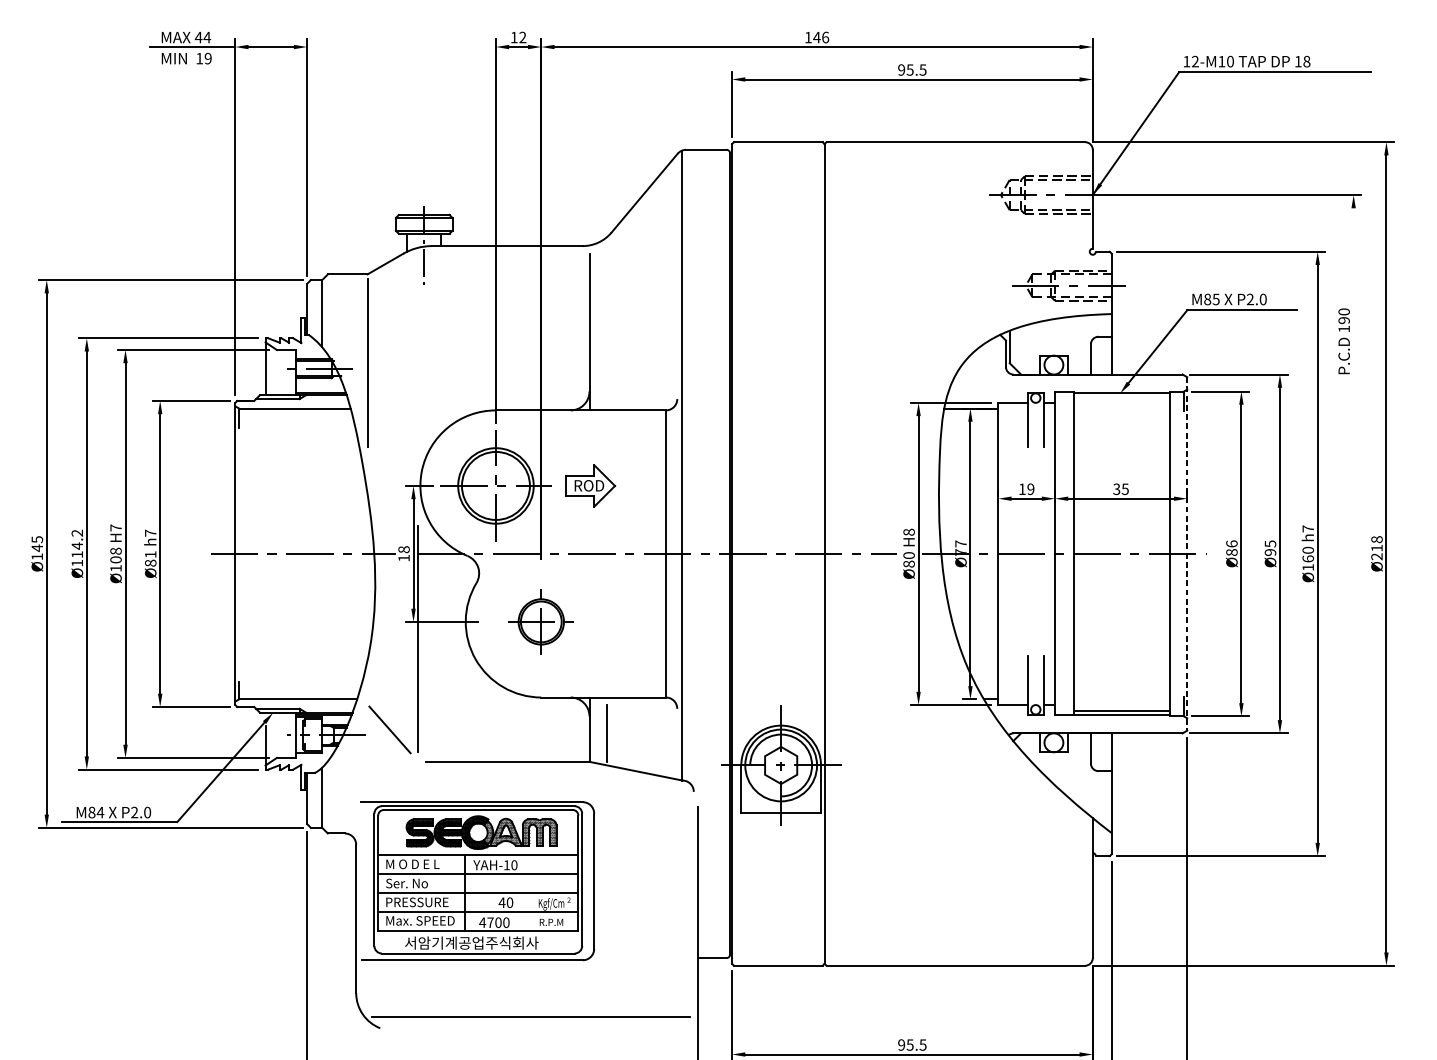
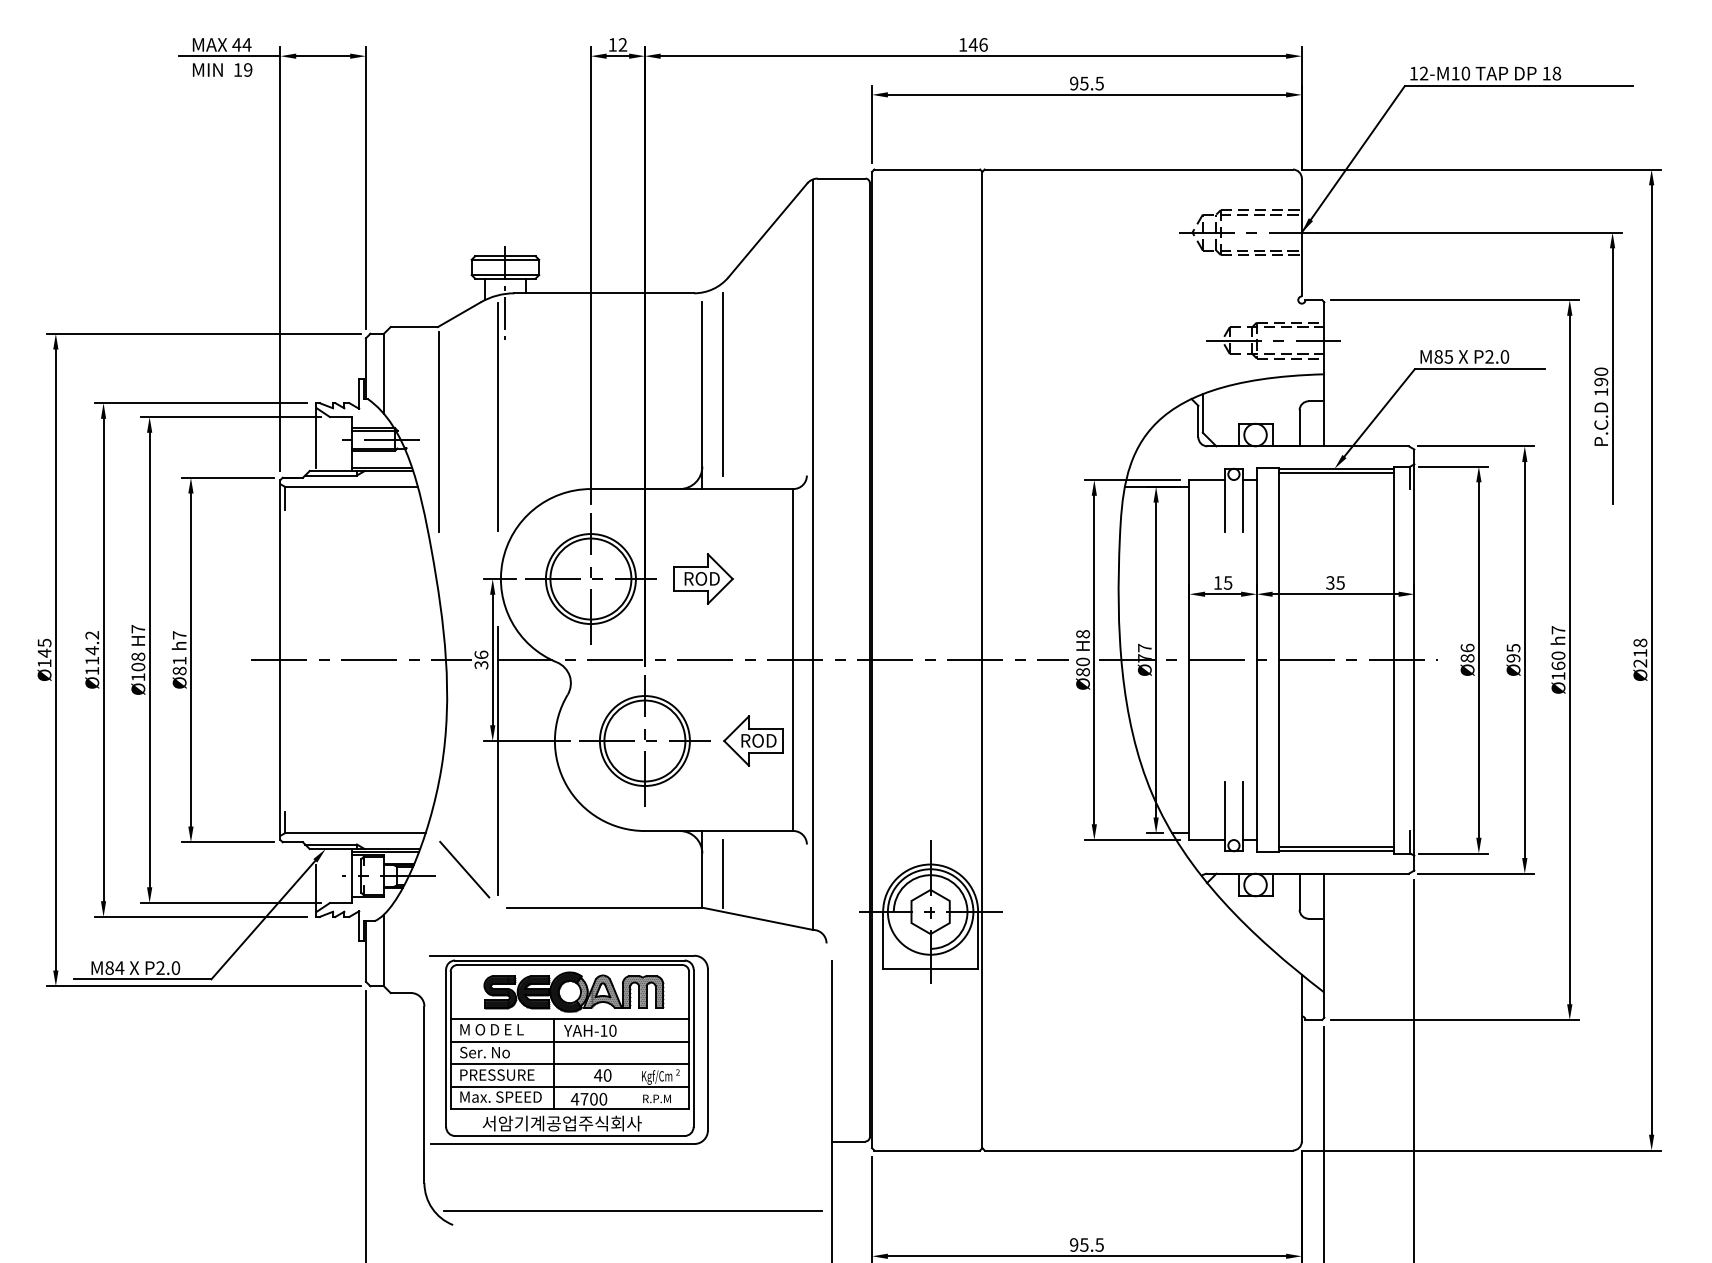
line: (1353, 315) -> (1612, 375), added
line: (606, 322) -> (722, 384), added
line: (418, 350) -> (498, 417), added
line: (1121, 397) -> (1336, 473), added
text: (1030, 488) -> (1227, 582), 19 -> 15
text: (404, 553) -> (481, 659), 18 -> 36
line: (1187, 554) -> (1414, 660), dashed -> solid
part: (540, 621) -> (644, 740), size x1.67
part: (632, 621) -> (753, 740), added

